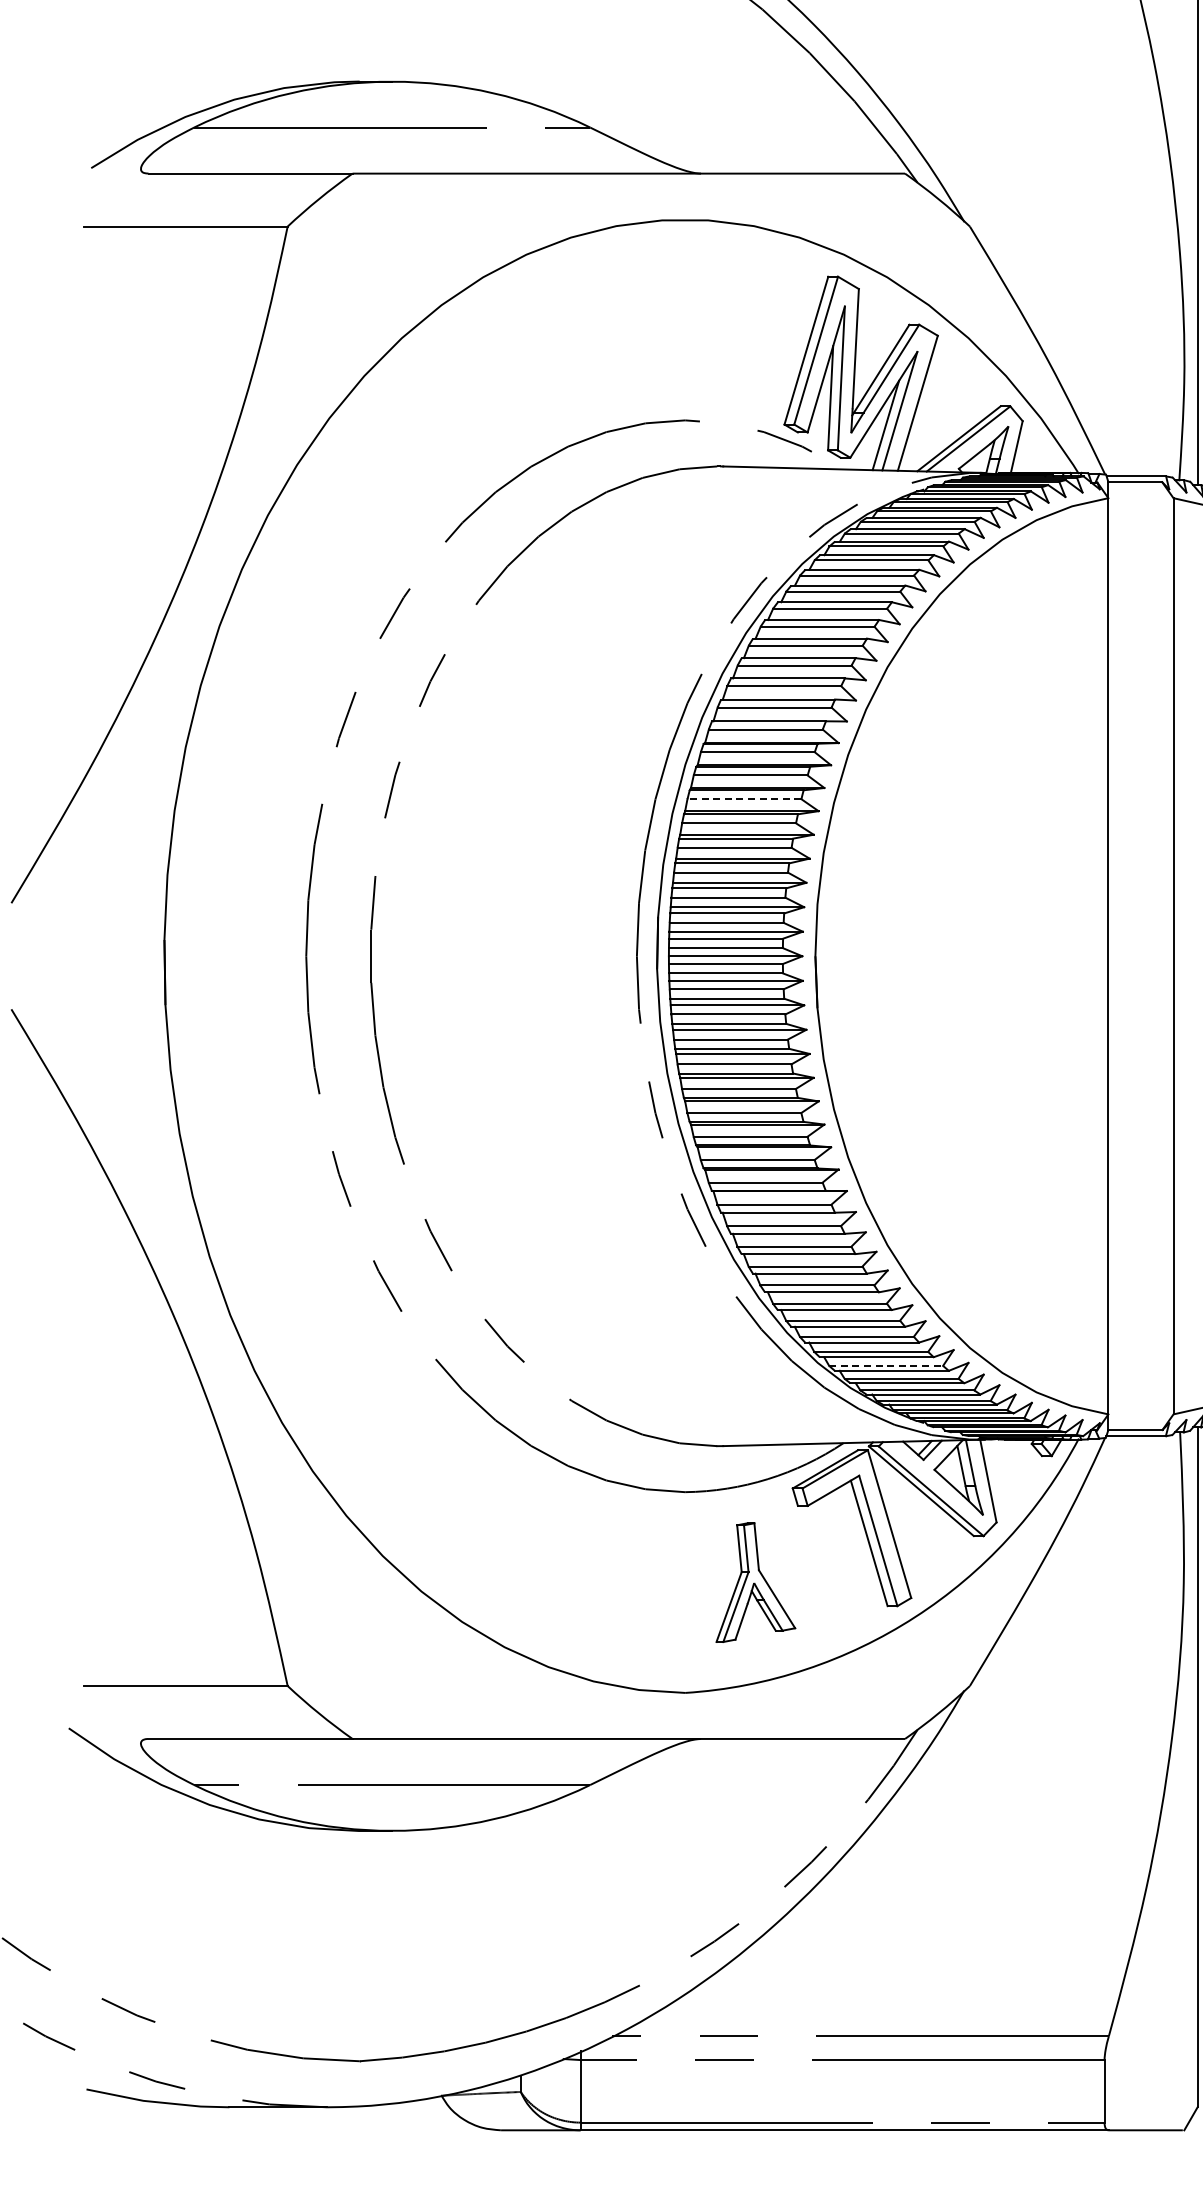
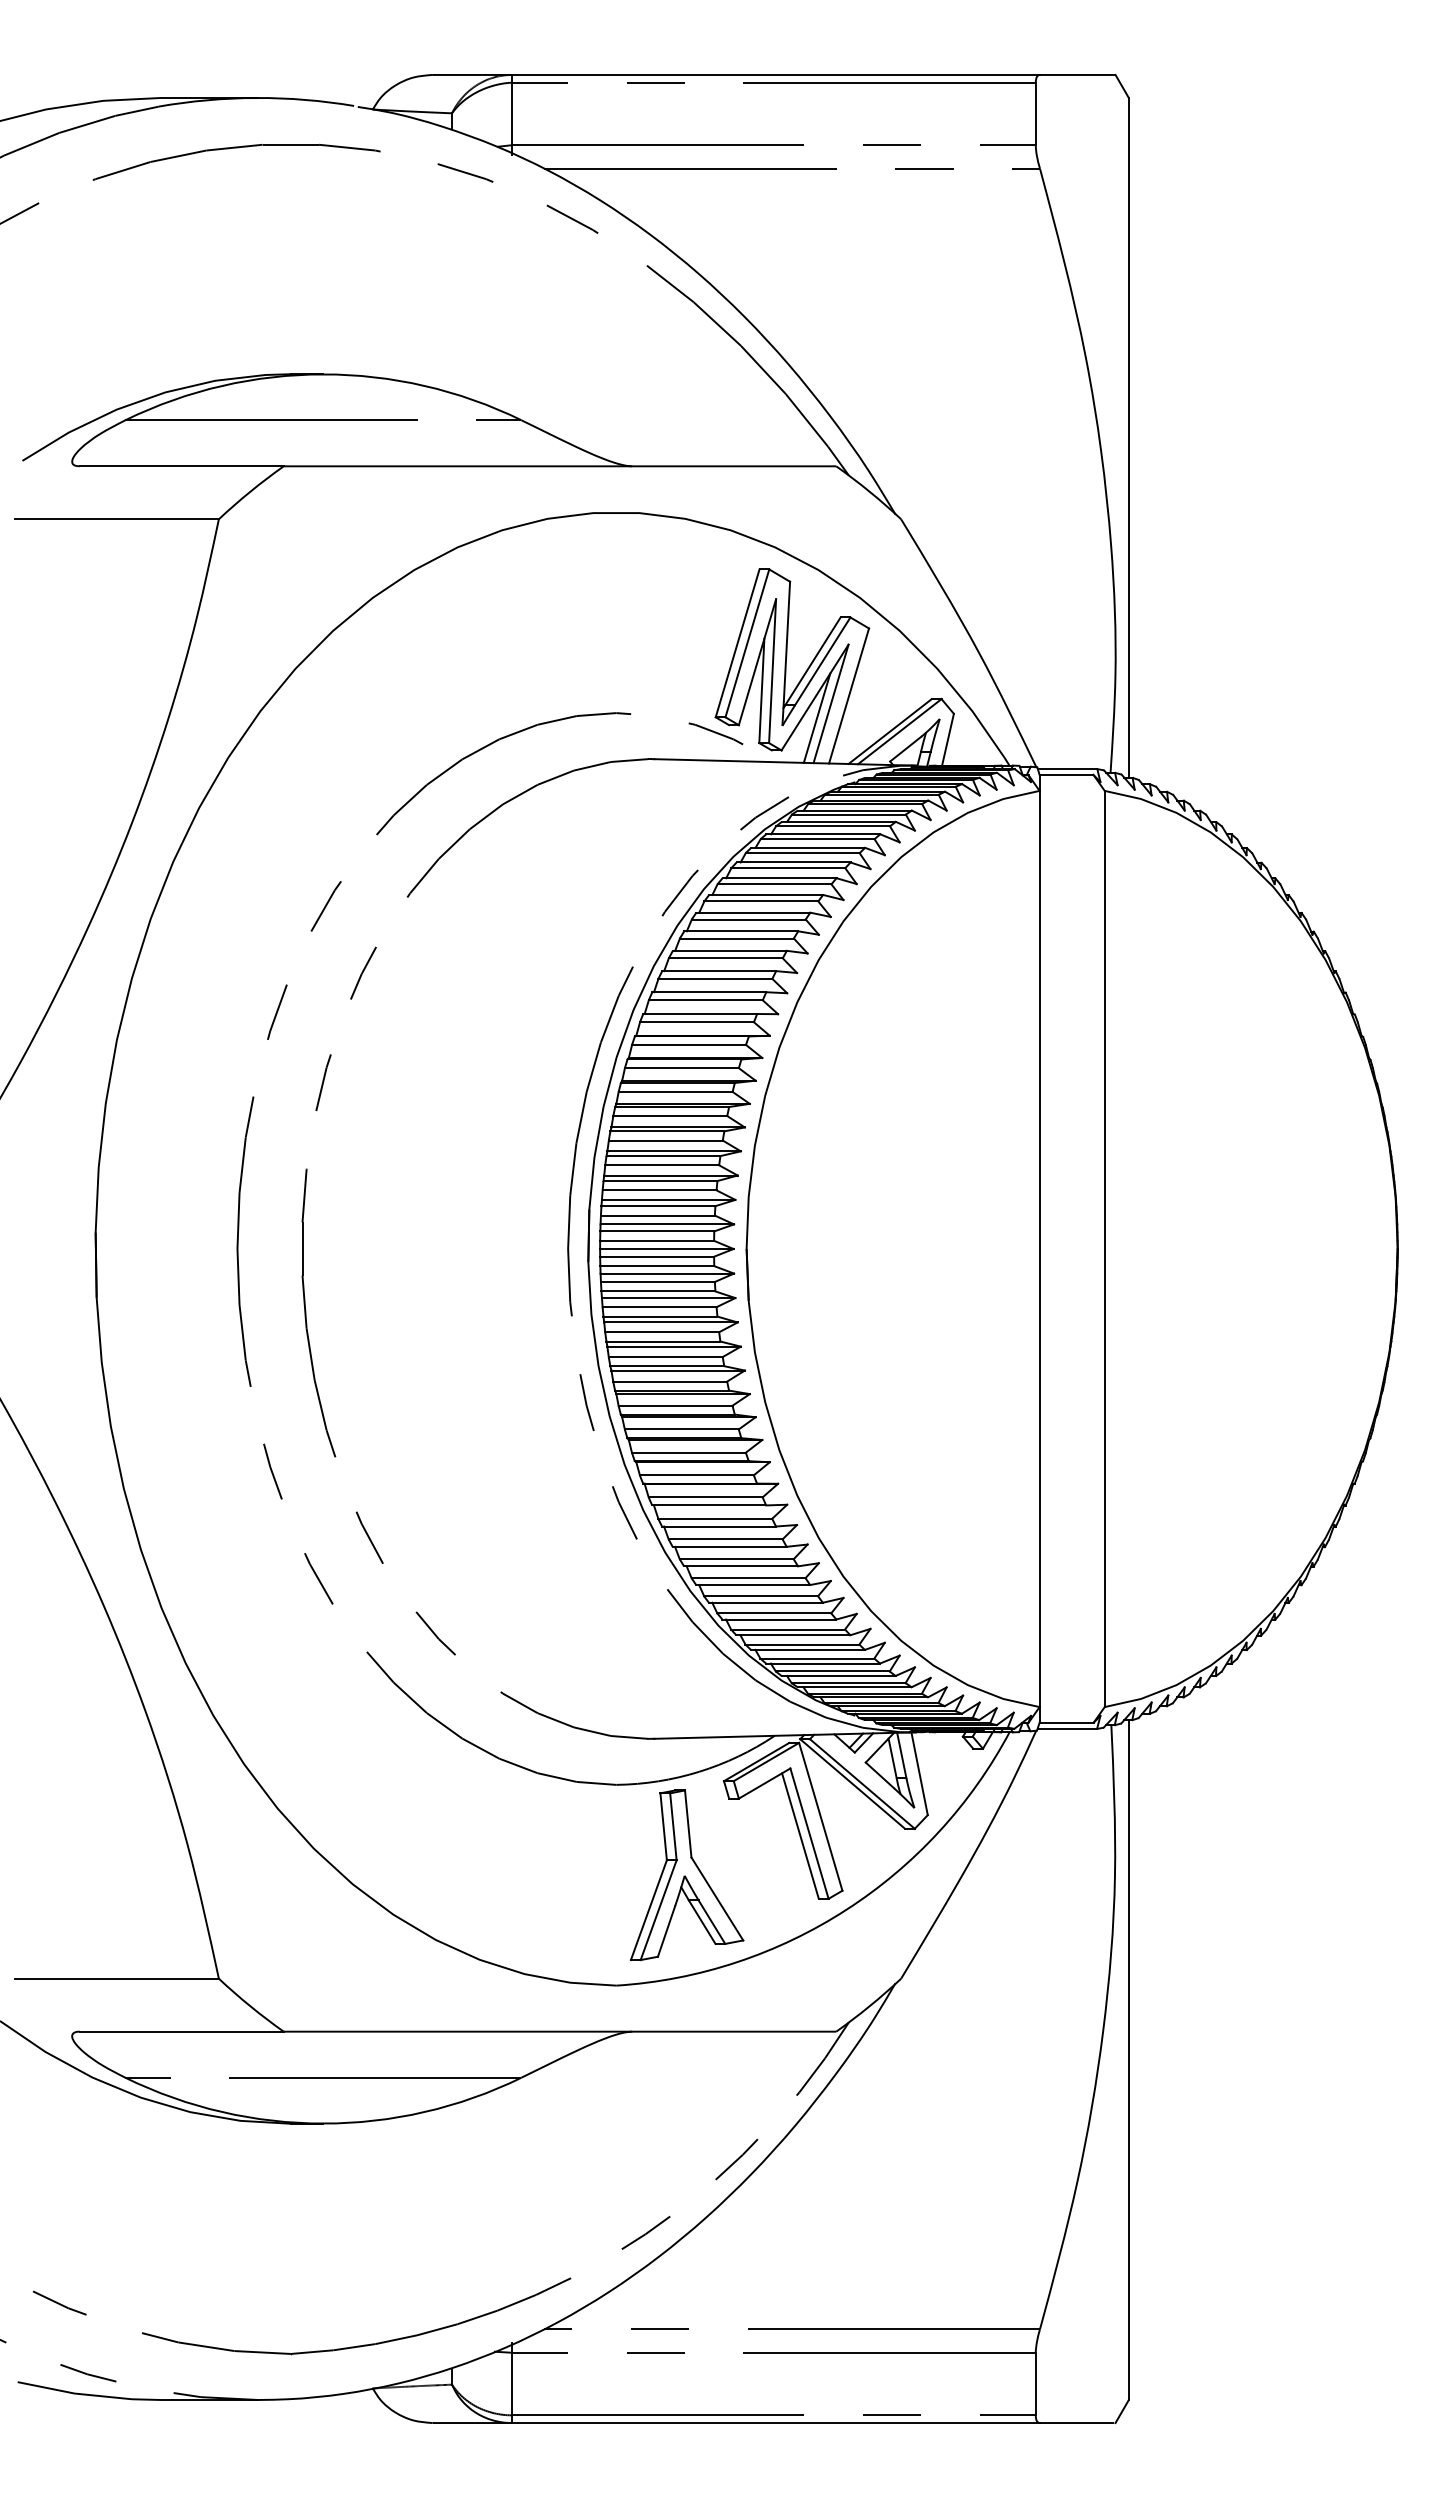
line: (744, 798) -> (675, 1091), dashed -> solid
line: (886, 1365) -> (817, 1658), dashed -> solid
part: (755, 1582) -> (686, 1875), size x1.43

